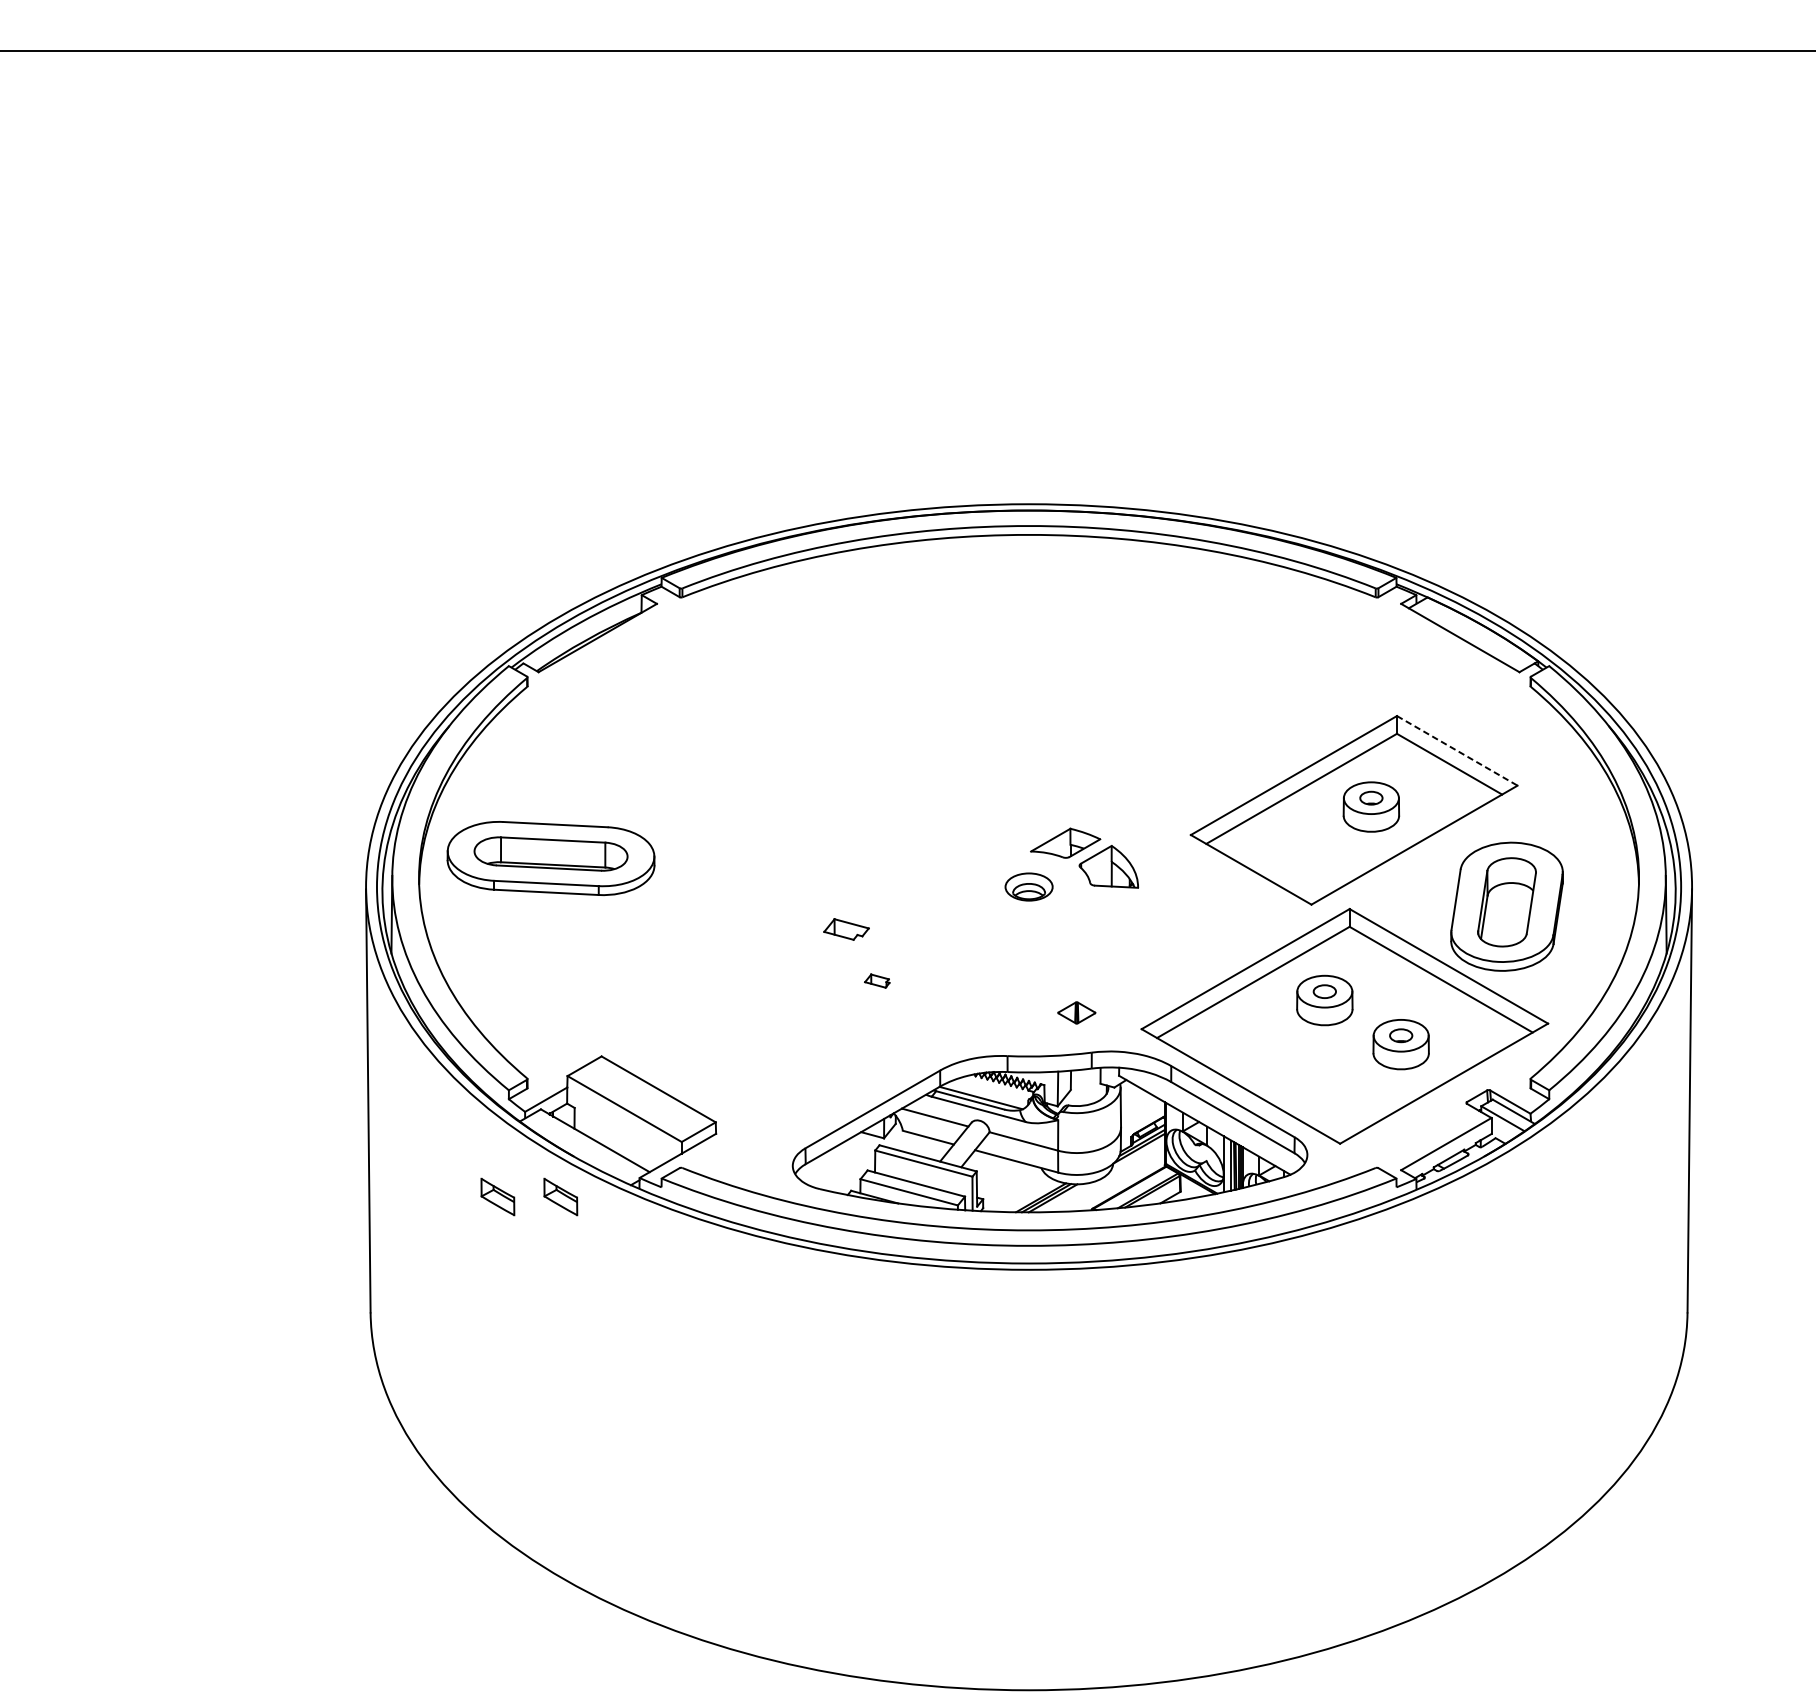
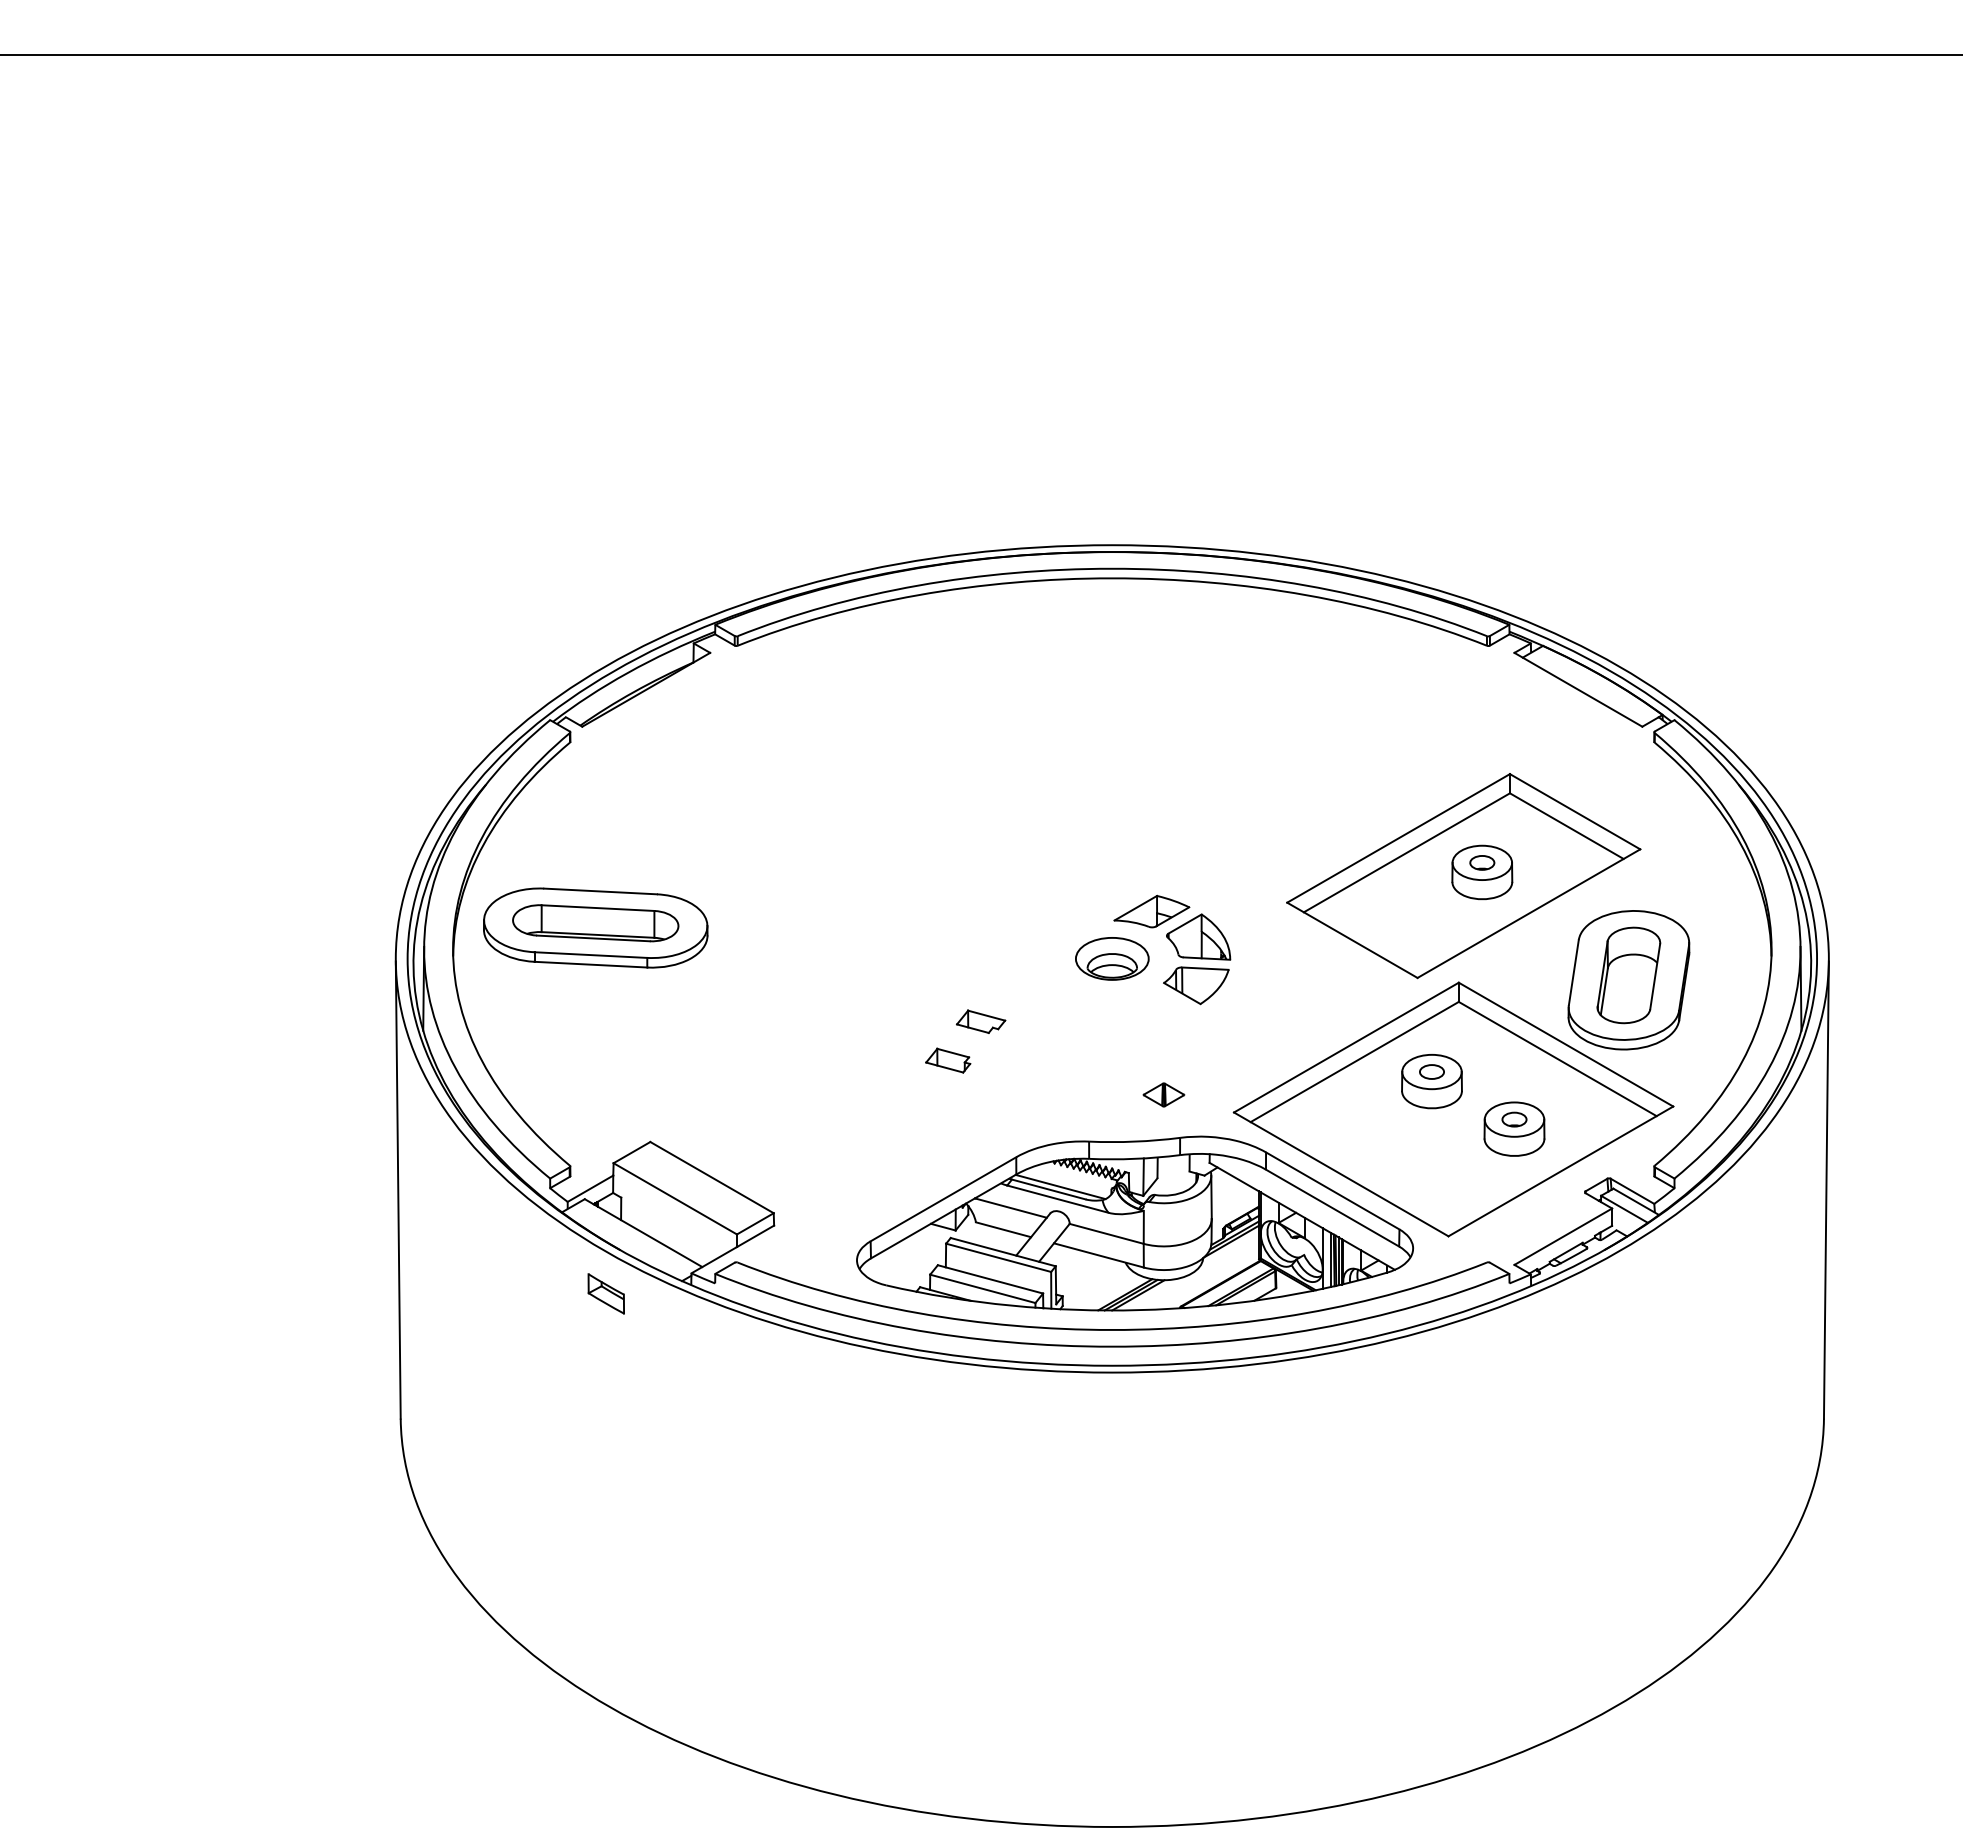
line: (1457, 750) -> (1575, 811), dashed -> solid
part: (1029, 886) -> (1112, 958), size x1.43
part: (1106, 911) -> (1196, 985), added
part: (846, 929) -> (981, 1021), moved
part: (877, 981) -> (948, 1060), size x1.67
part: (497, 1196) -> (537, 1293), removed

